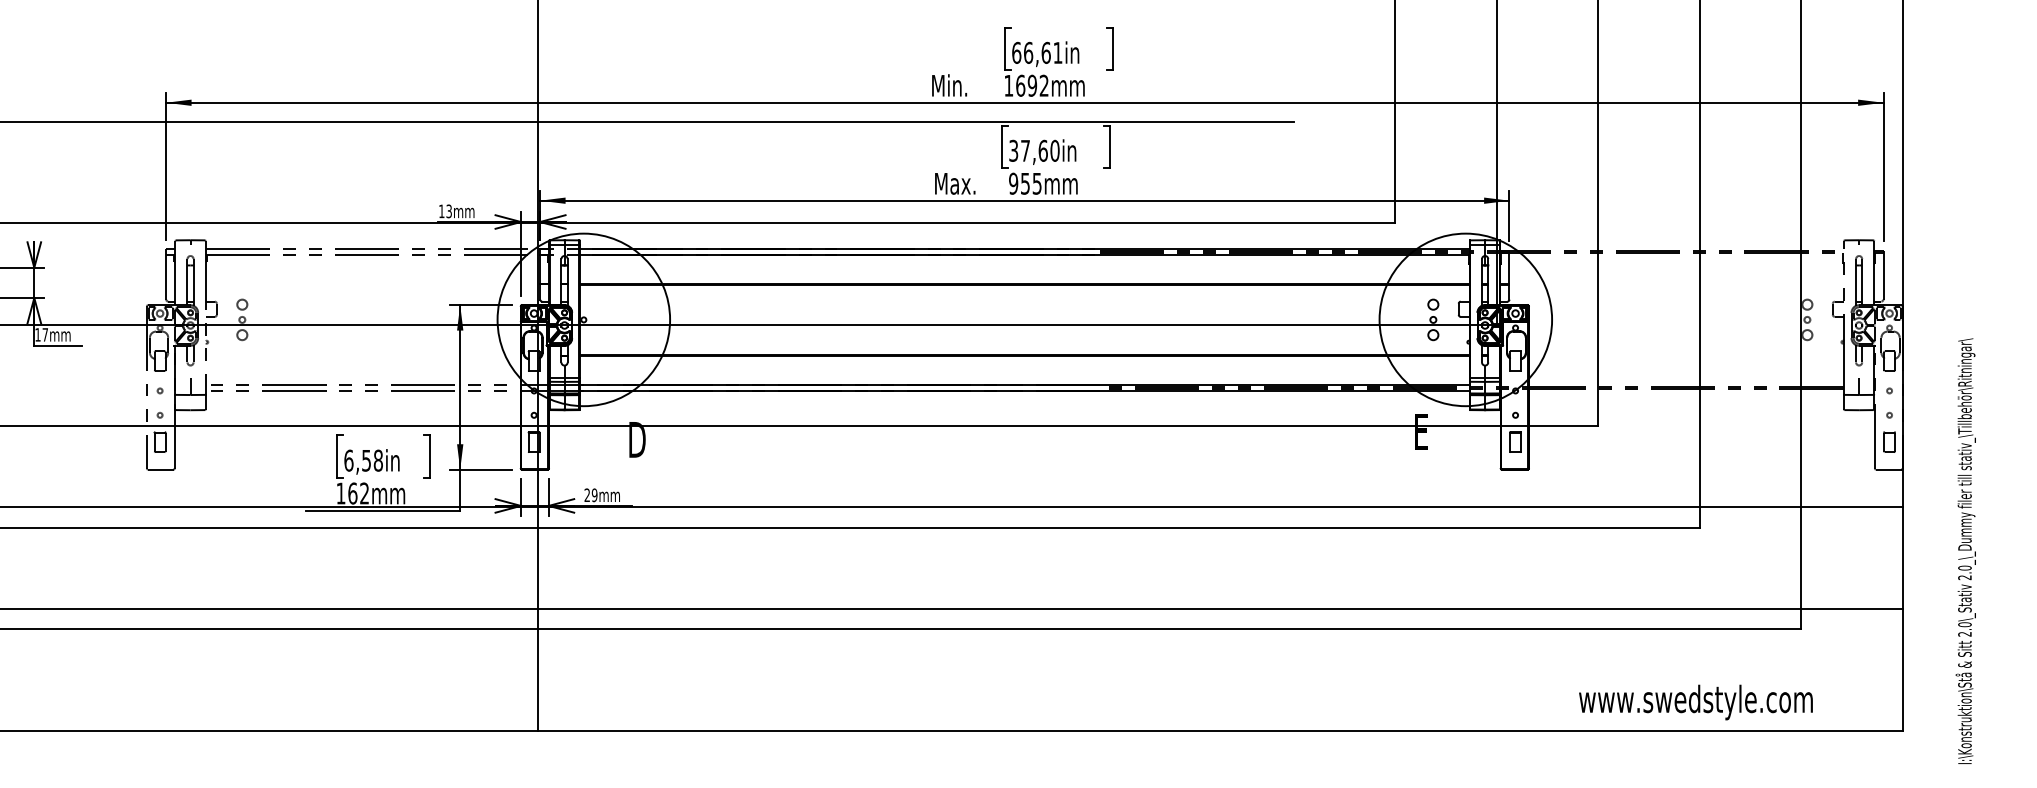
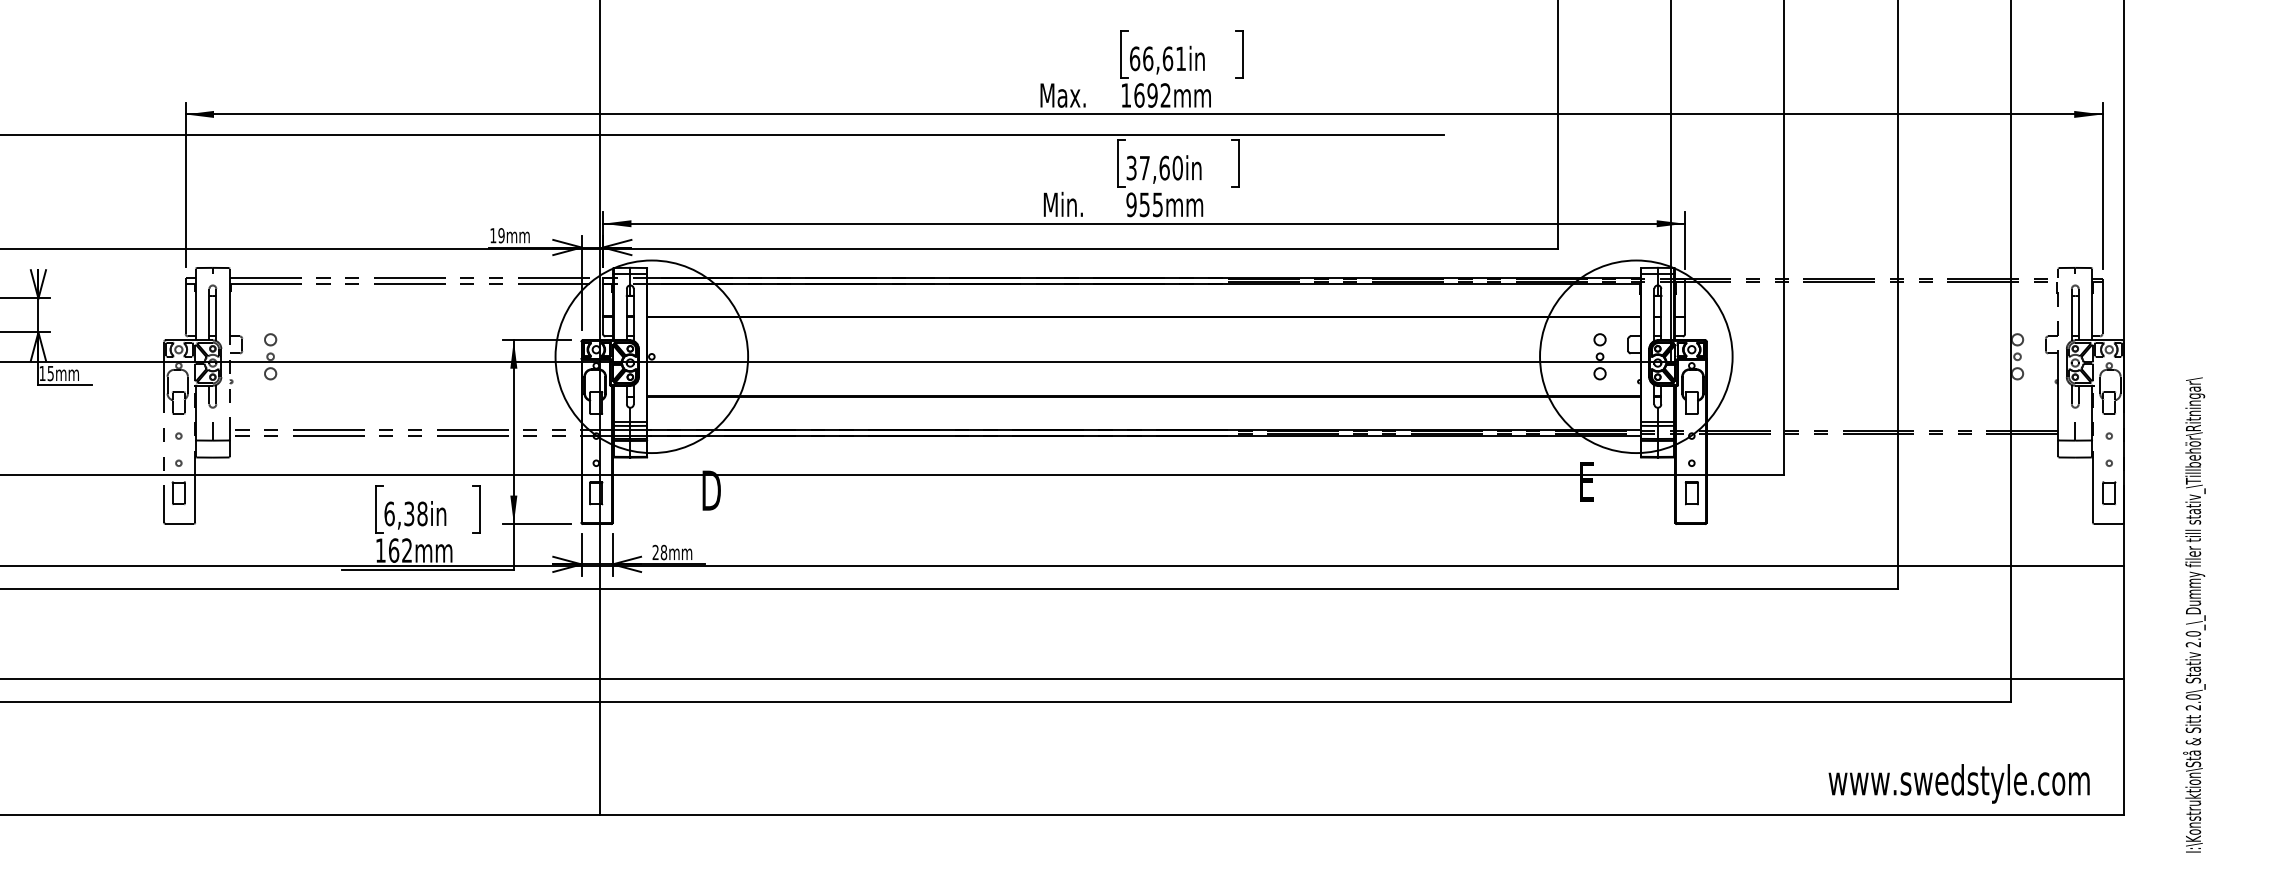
text: (959, 84) -> (1071, 94), Min. -> Max.
text: (962, 183) -> (1074, 204), Max. -> Min.
text: (449, 211) -> (501, 235), 13mm -> 19mm
text: (45, 334) -> (50, 373), 17mm -> 15mm
text: (366, 460) -> (409, 513), 6,58in -> 6,38in
text: (594, 495) -> (663, 552), 29mm -> 28mm
text: (1695, 702) -> (1958, 783), moved

